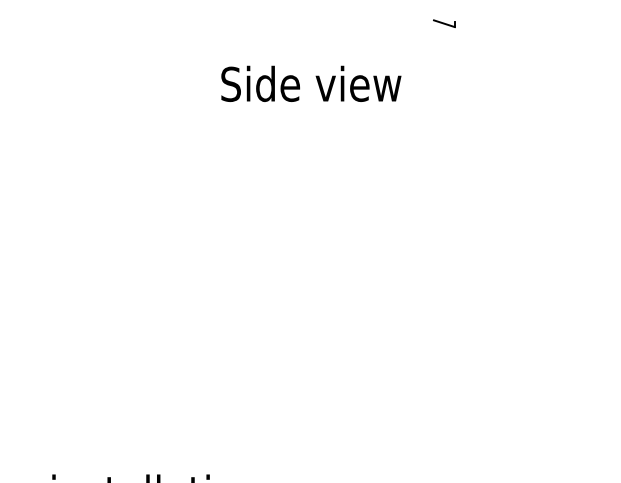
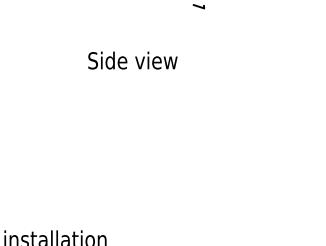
text: (310, 83) -> (132, 60), moved

